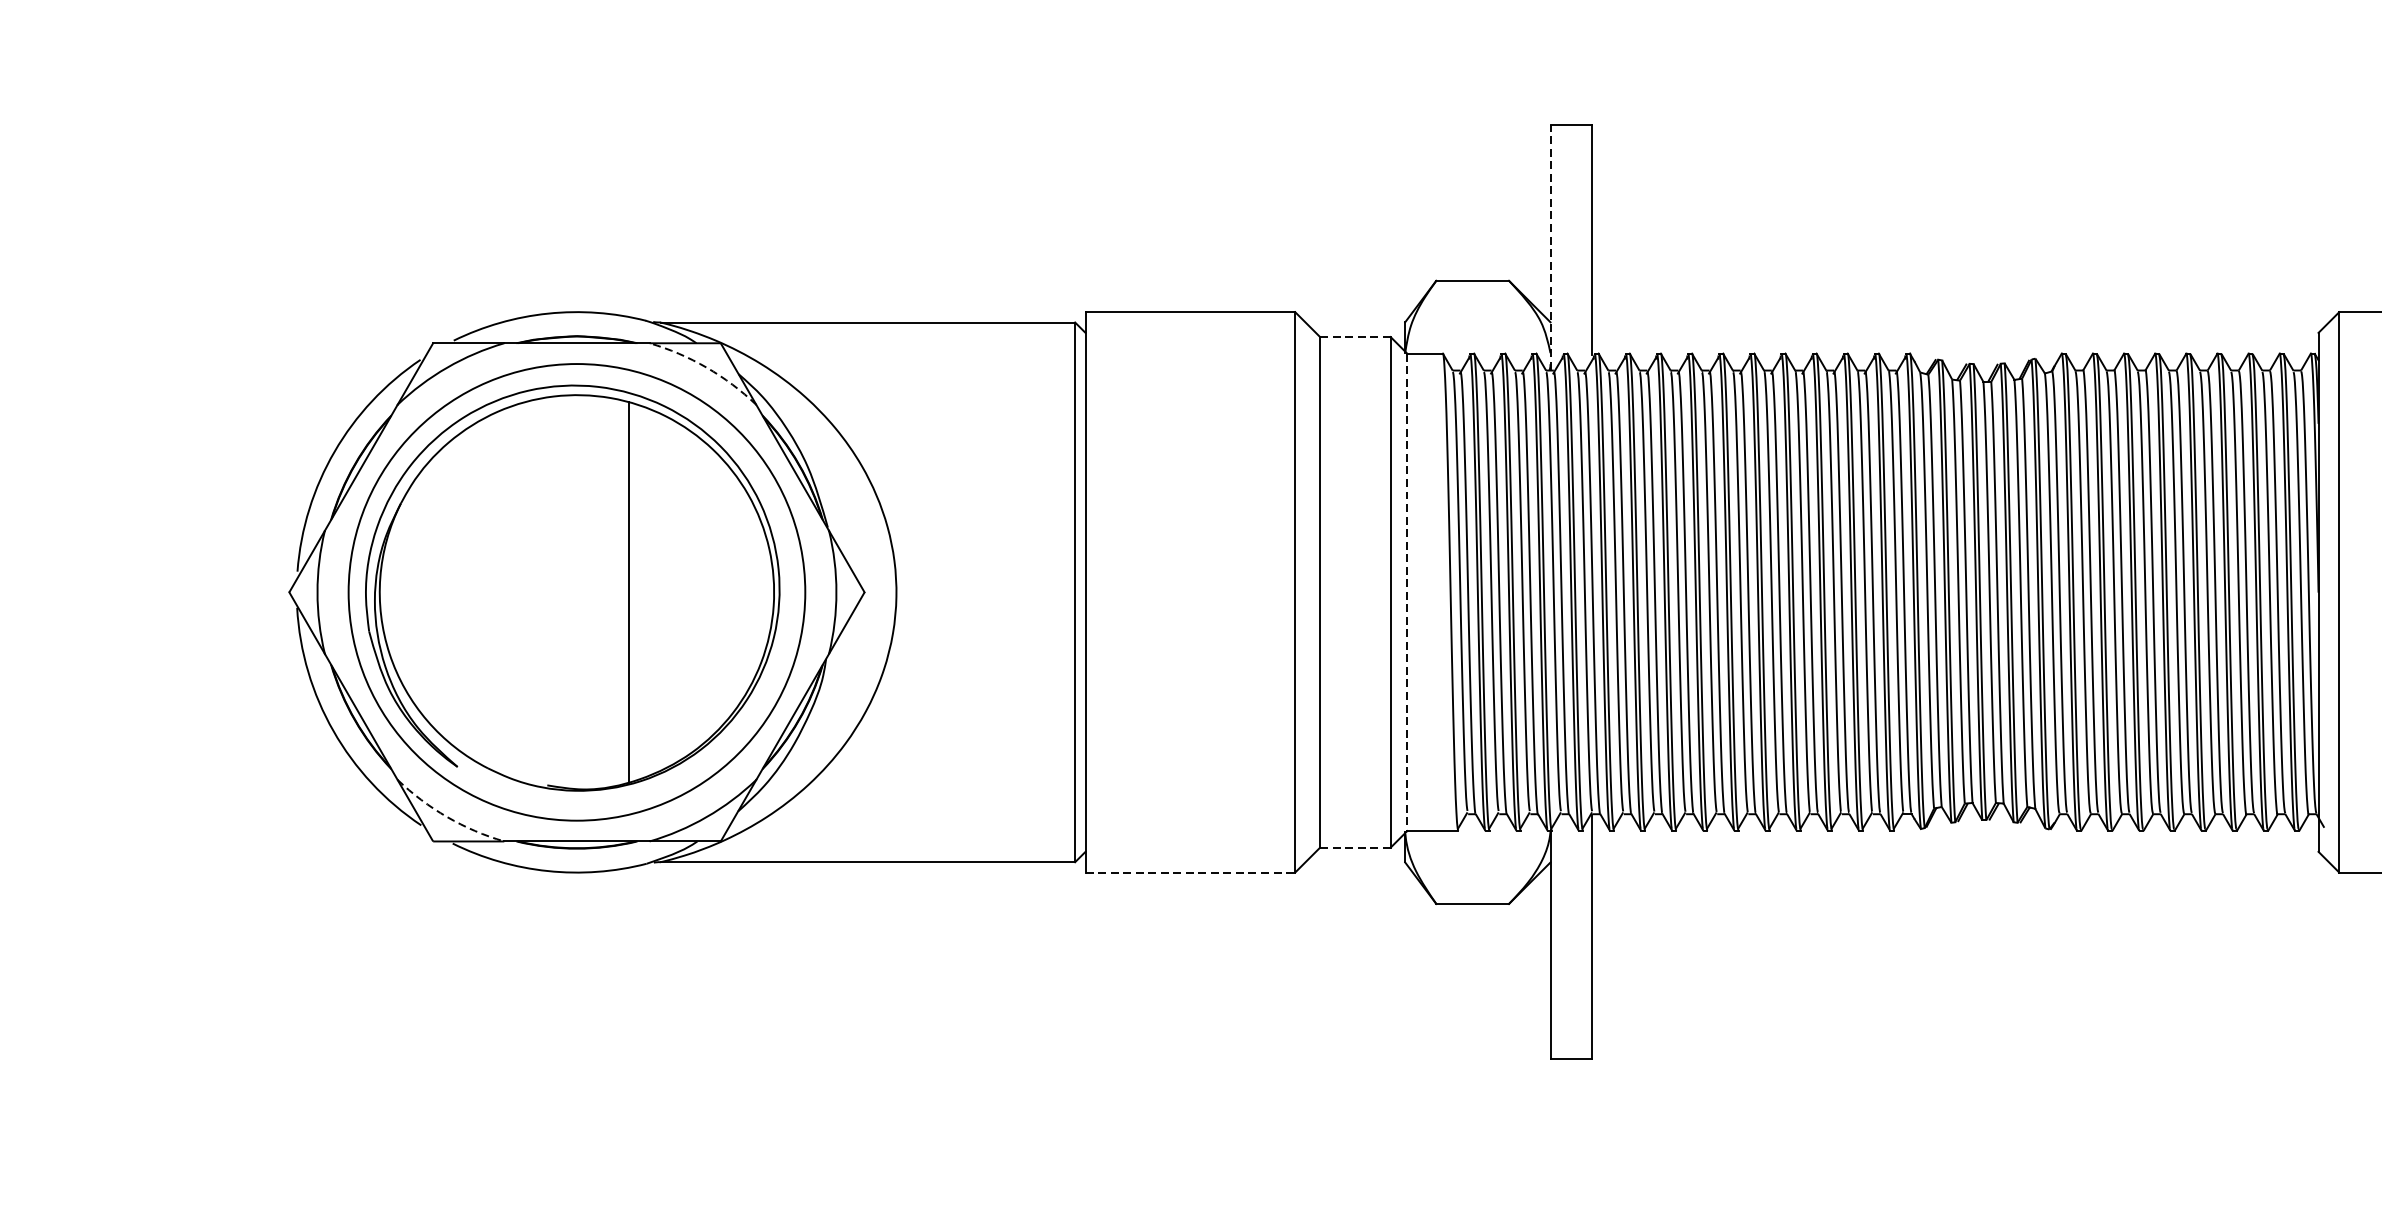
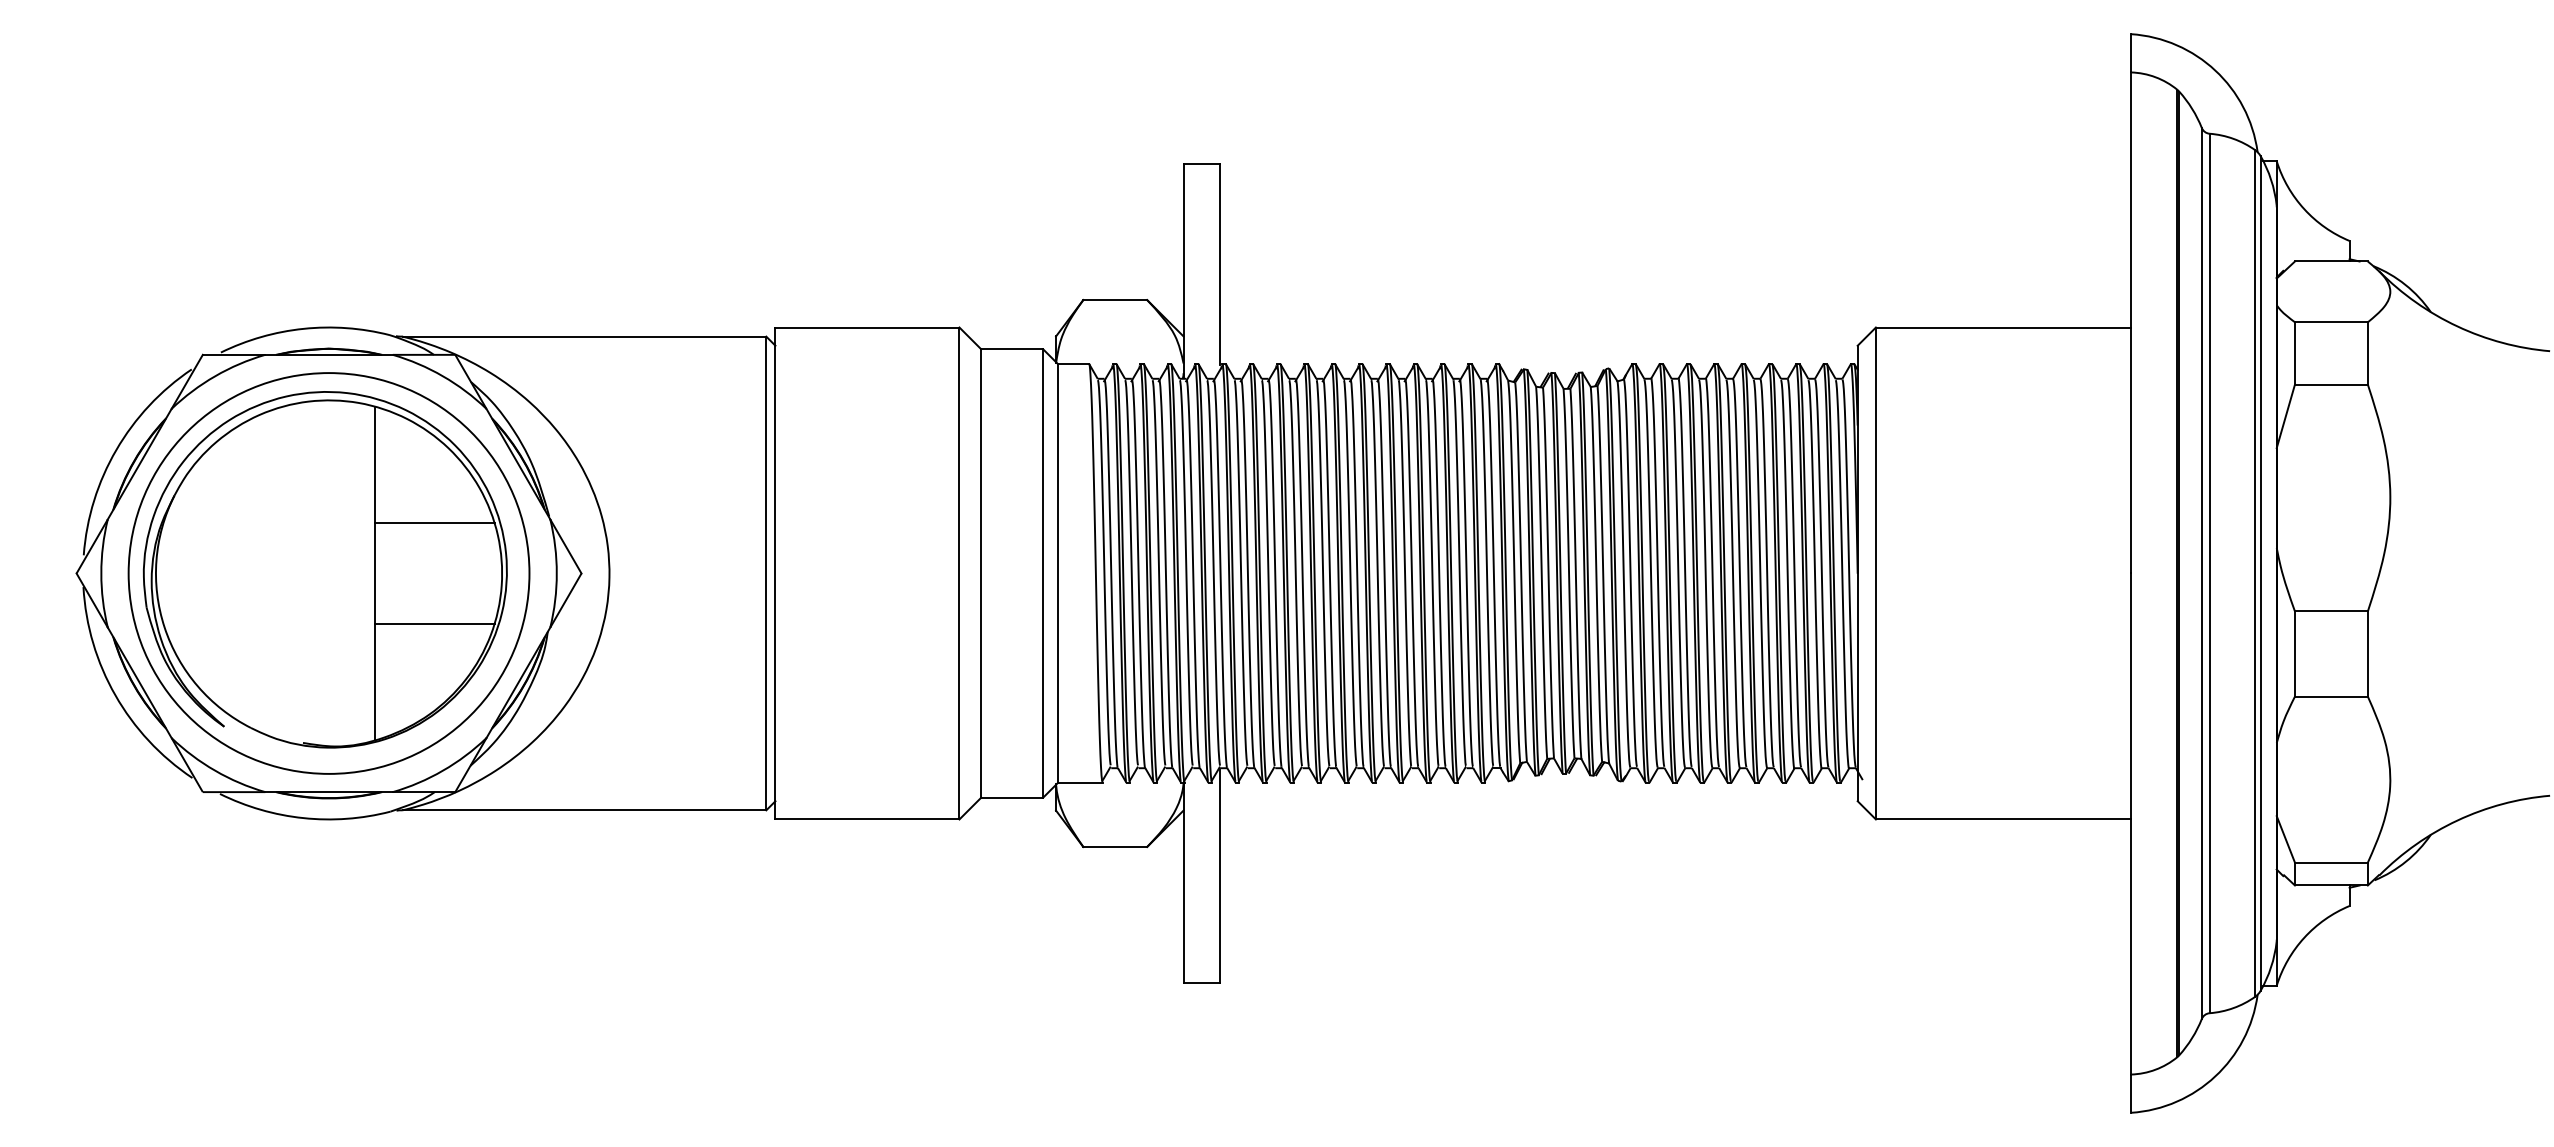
line: (1550, 247) -> (1183, 270), dashed -> solid
line: (1355, 337) -> (1012, 349), dashed -> solid
arc: (706, 367) -> (442, 376), dashed -> solid
line: (697, 535) -> (434, 523), added
line: (1406, 592) -> (1057, 573), dashed -> solid
line: (697, 649) -> (434, 623), added
arc: (447, 816) -> (215, 770), dashed -> solid
line: (1355, 847) -> (1012, 797), dashed -> solid
line: (1190, 872) -> (867, 819), dashed -> solid

